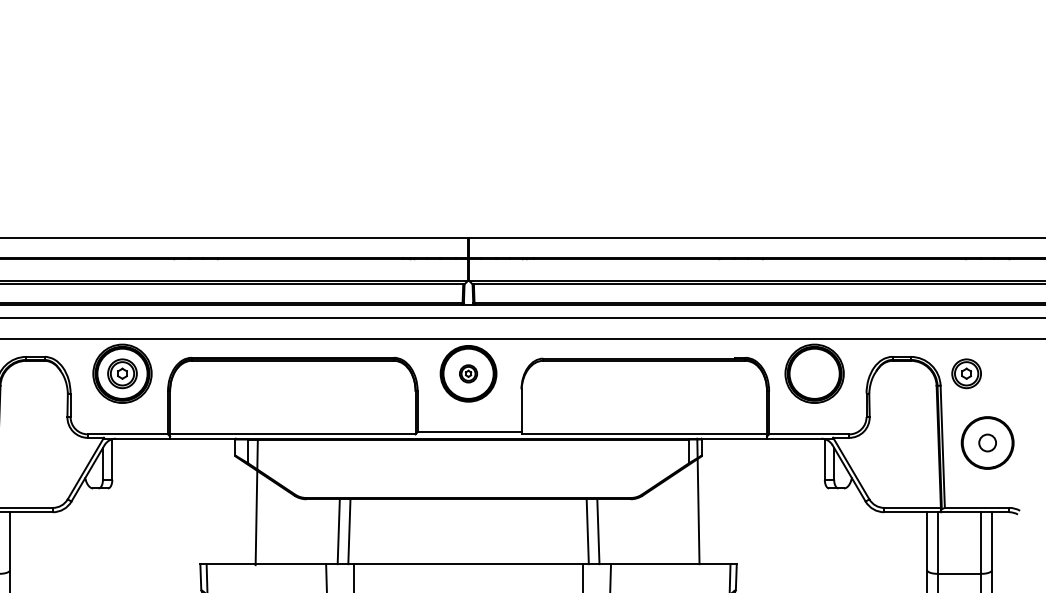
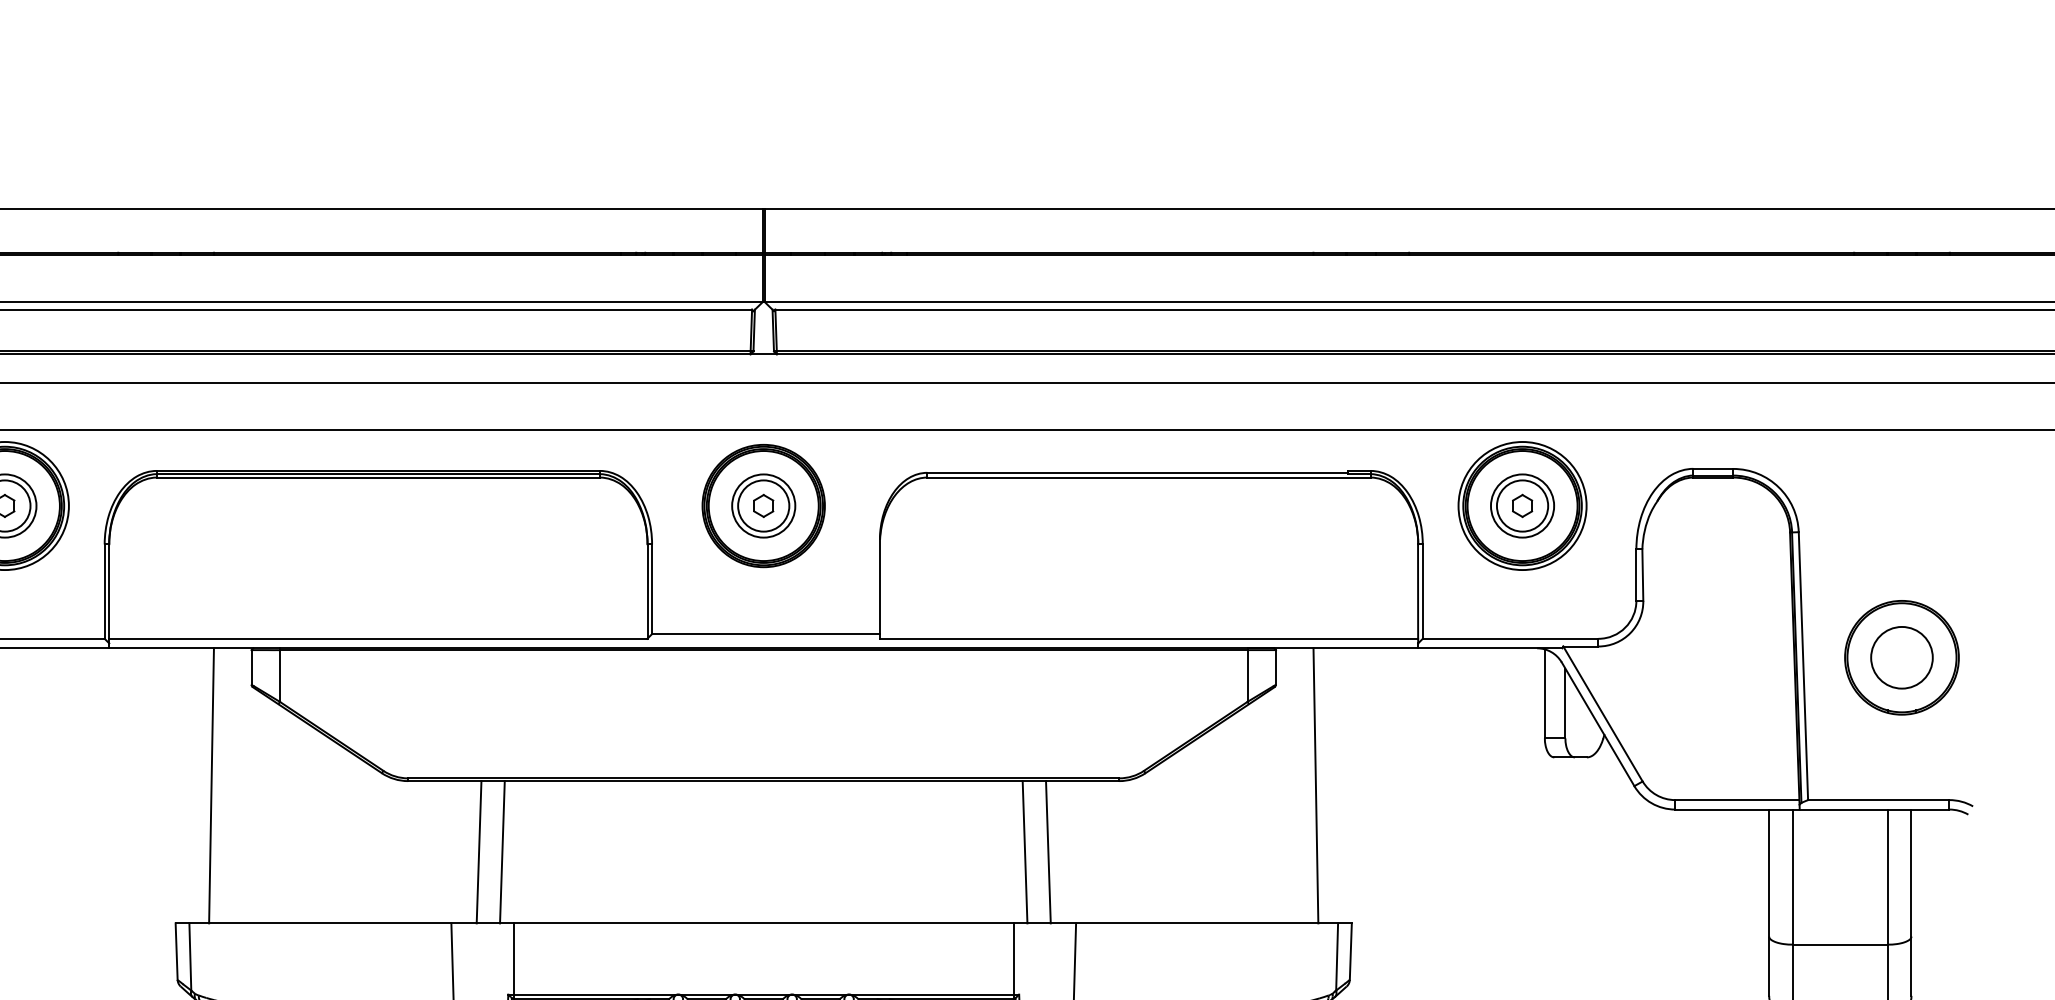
part: (468, 373) -> (763, 505), size x1.67
part: (966, 373) -> (1522, 505), moved
circle: (987, 442) -> (1901, 656), size x1.67
line: (698, 501) -> (1316, 786), moved
line: (256, 502) -> (211, 786), moved

